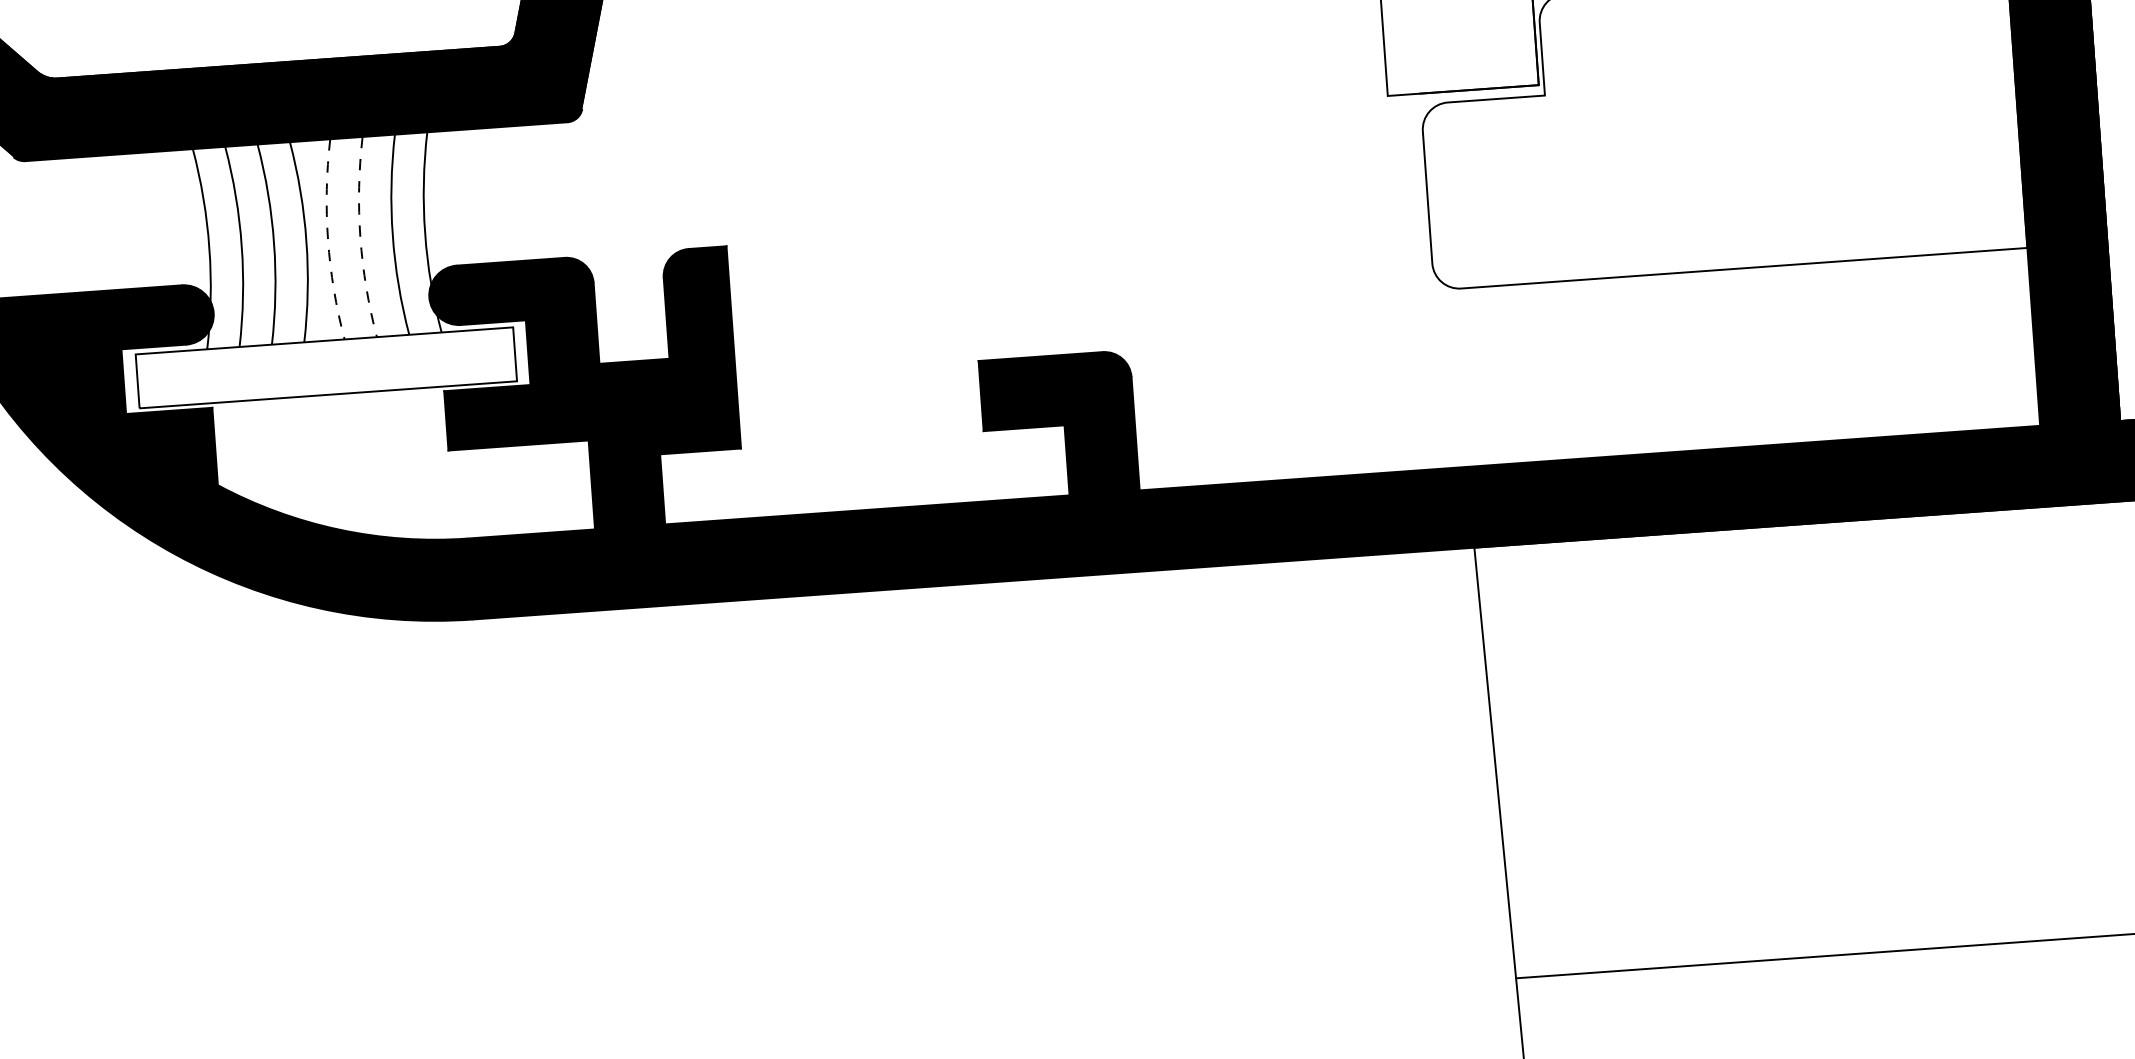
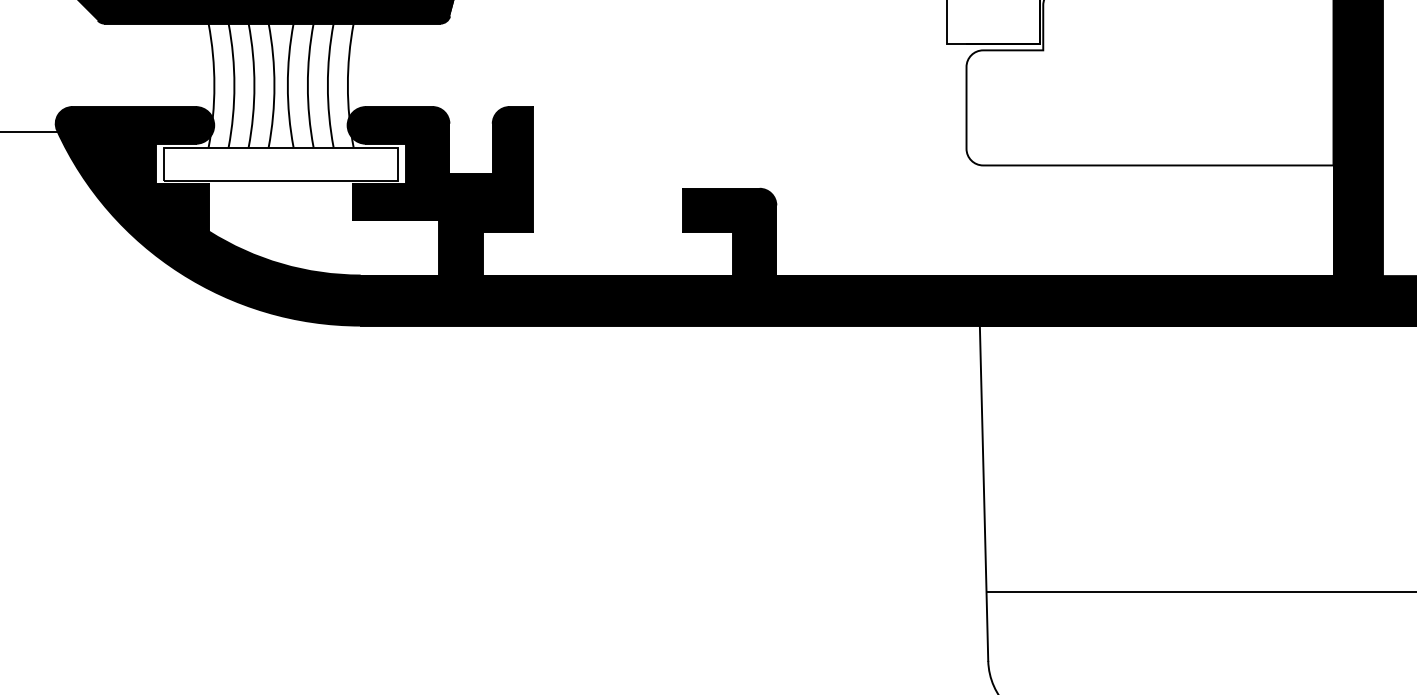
arc: (359, 237) -> (307, 85), dashed -> solid
arc: (327, 239) -> (287, 85), dashed -> solid

